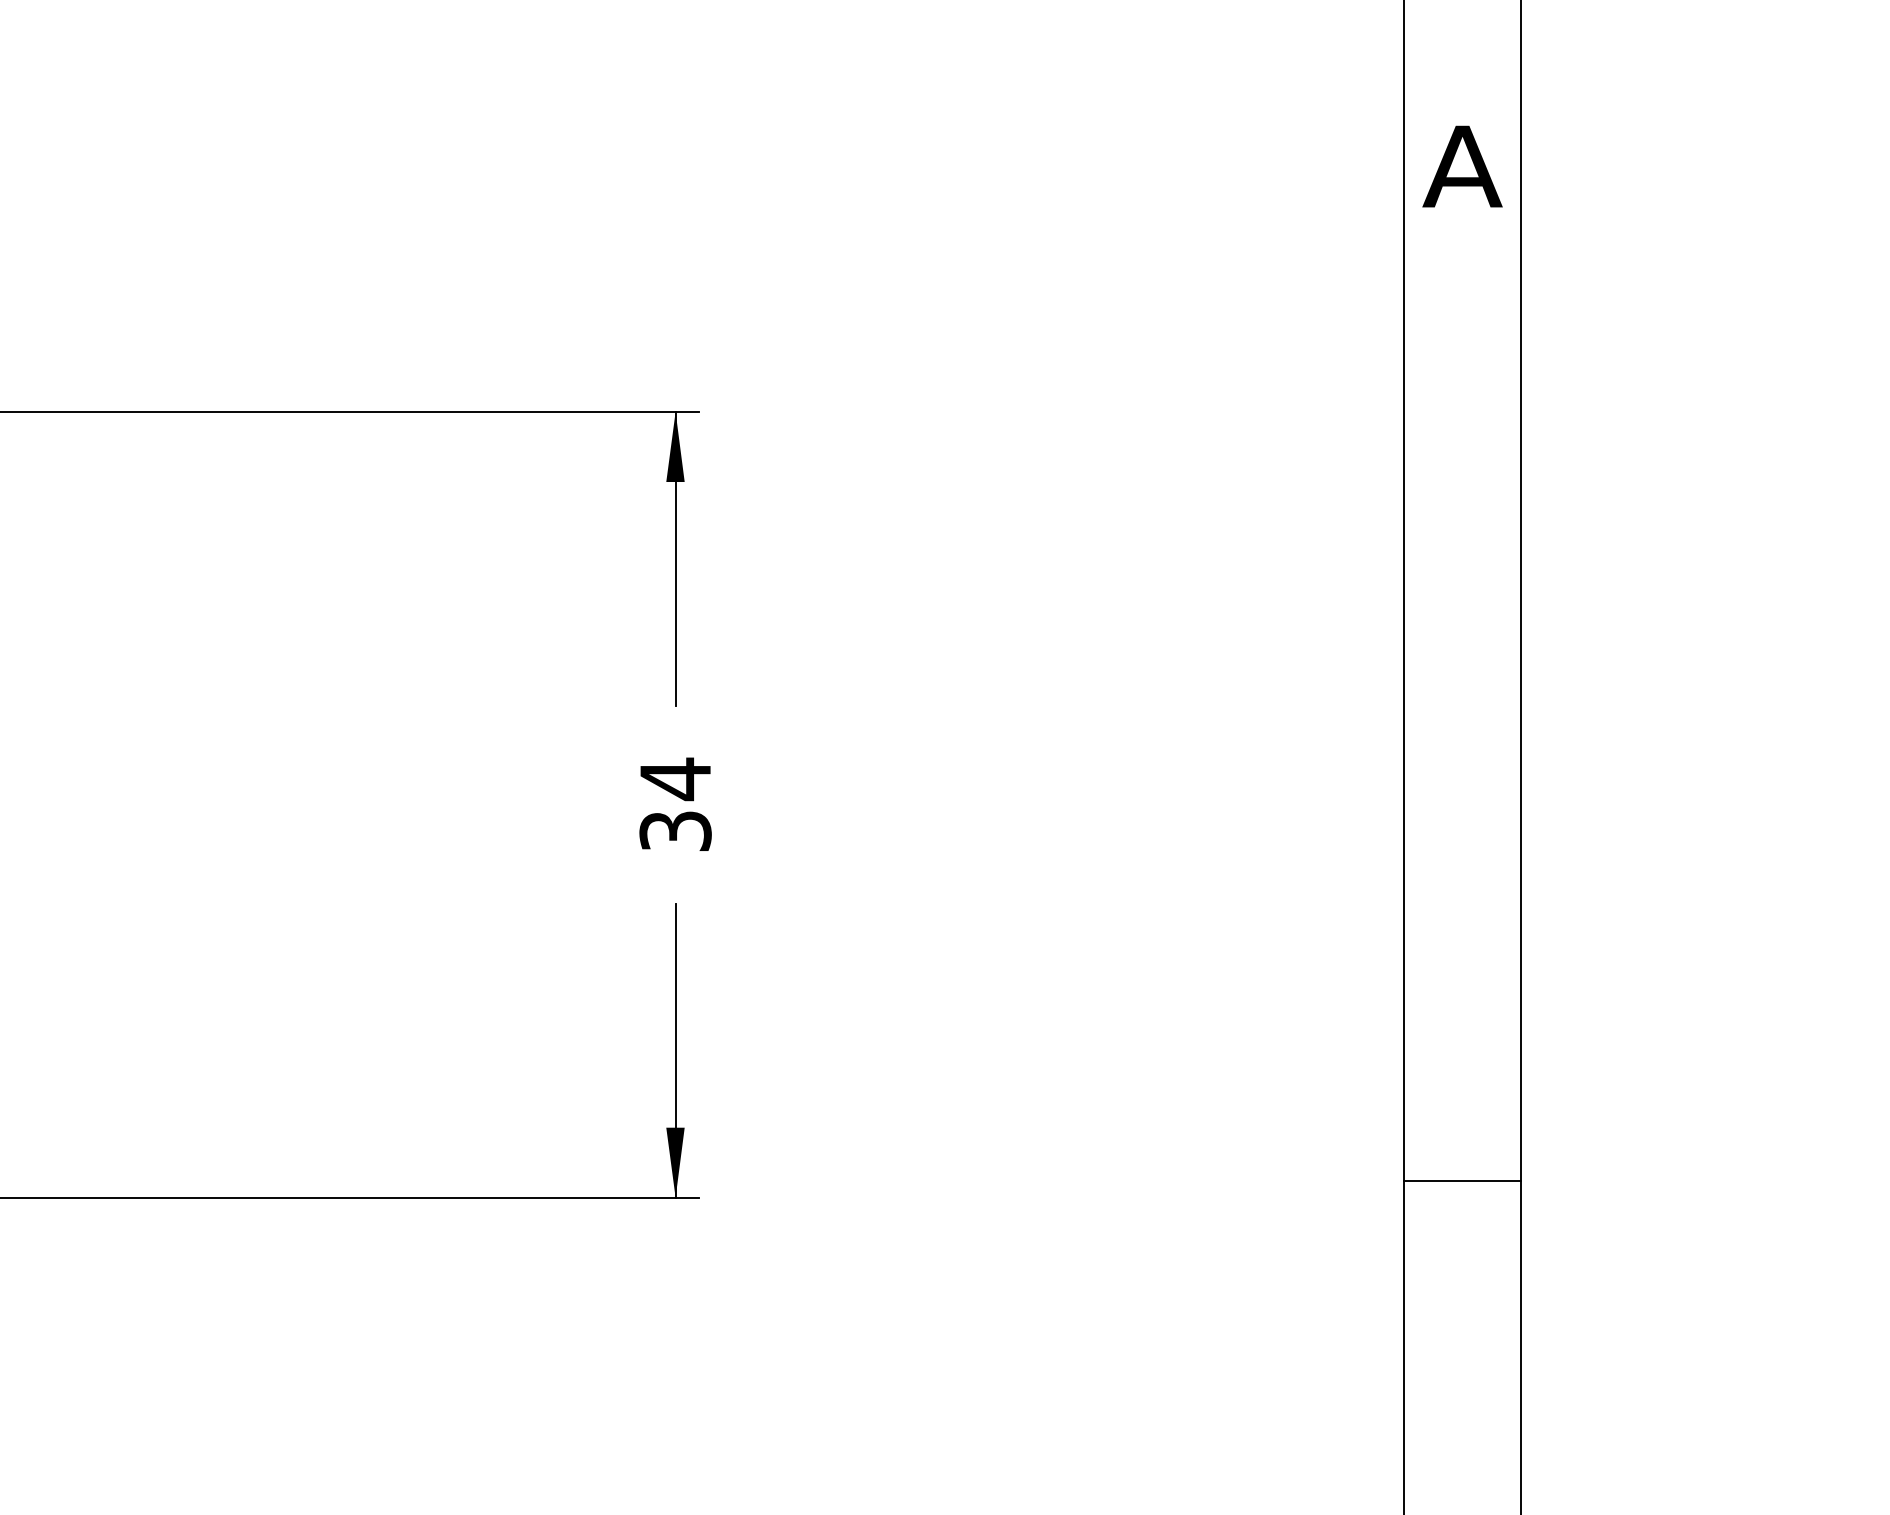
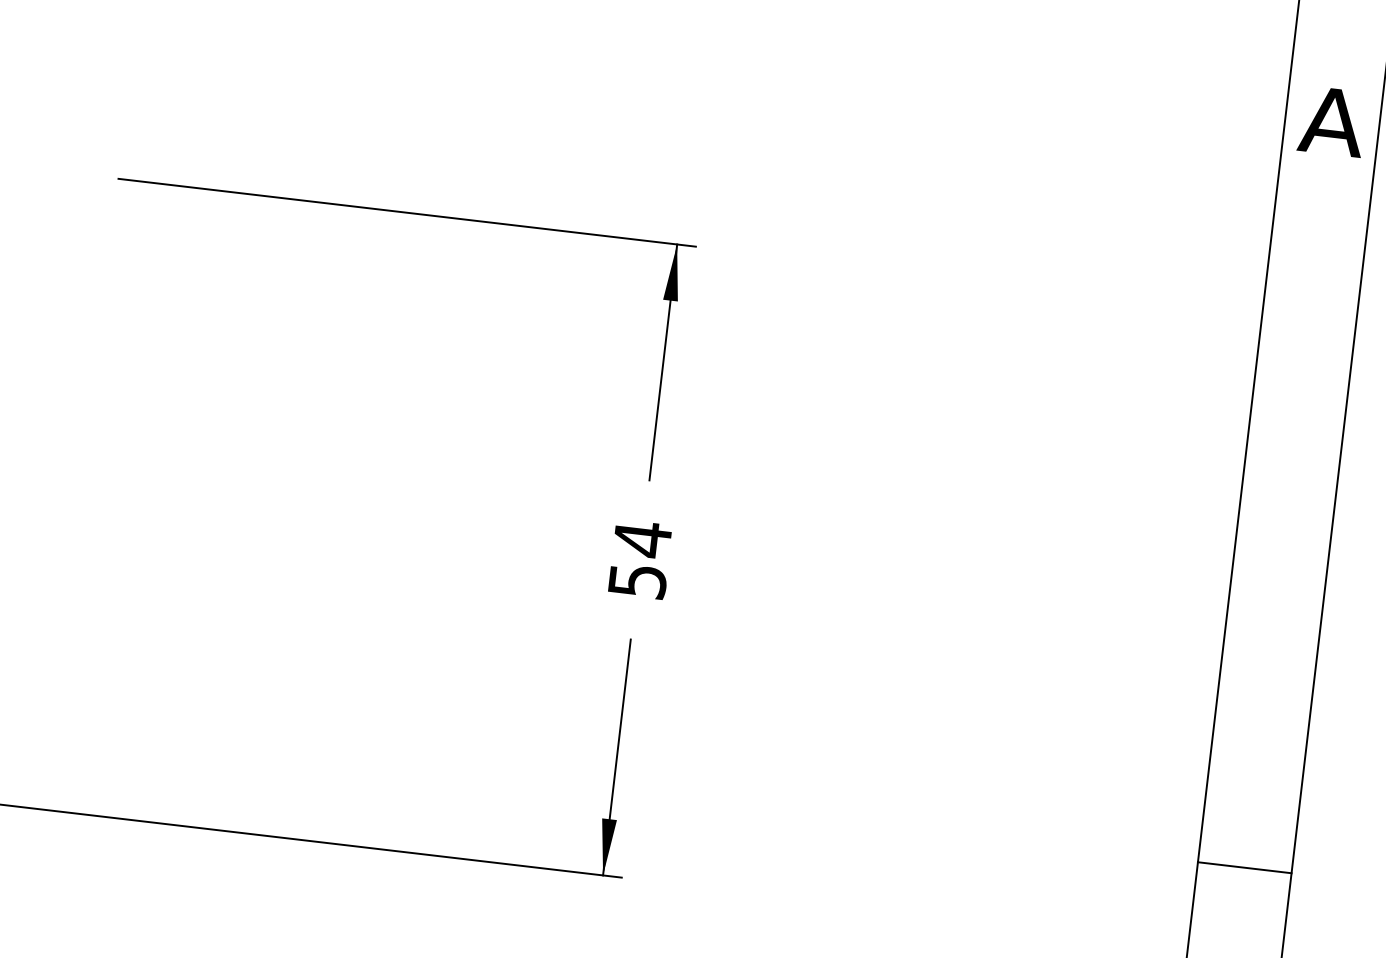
text: (675, 830) -> (637, 580), 34 -> 54
line: (1462, 1180) -> (1244, 867), moved

